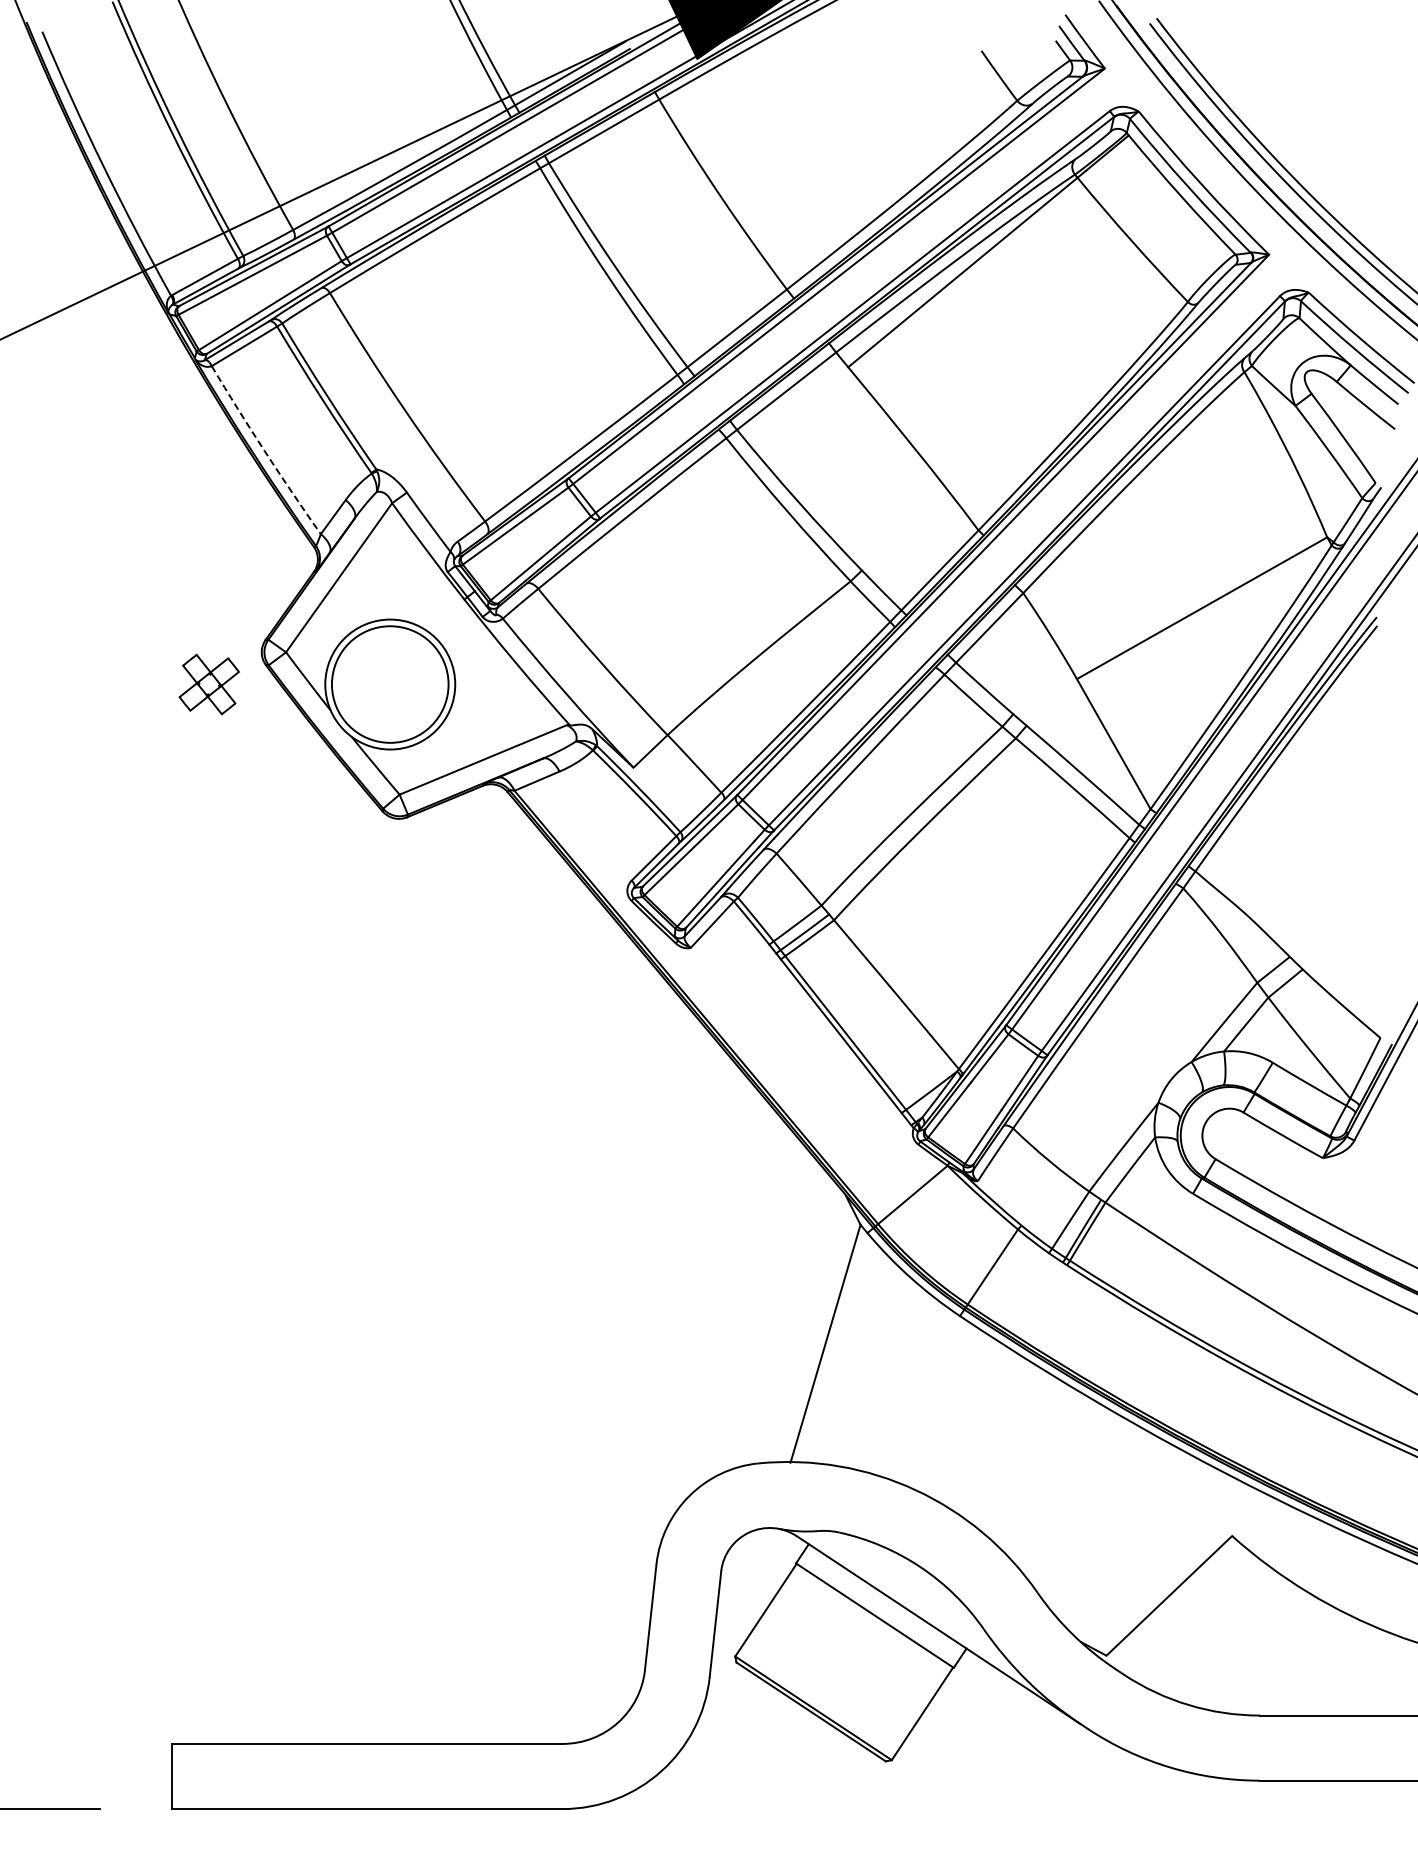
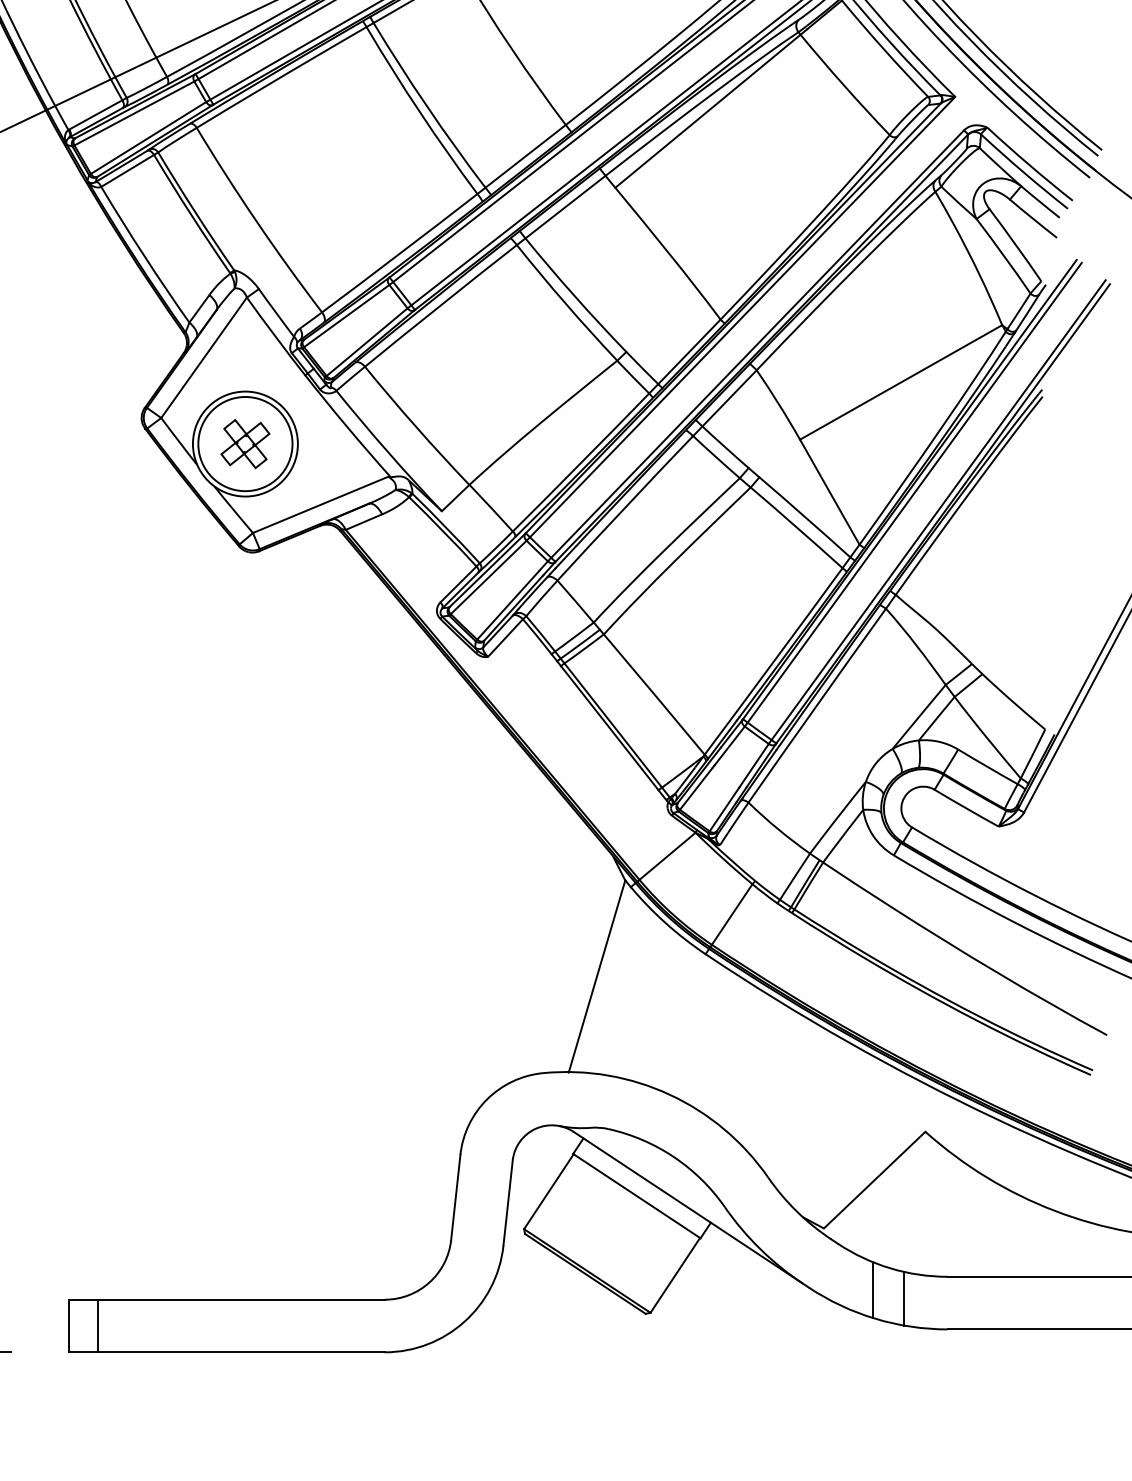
arc: (264, 451) -> (143, 255), dashed -> solid
part: (208, 684) -> (244, 444), moved
line: (1167, 1731) -> (873, 1289), added
line: (1205, 1742) -> (903, 1298), added
line: (207, 1776) -> (97, 1326), added

